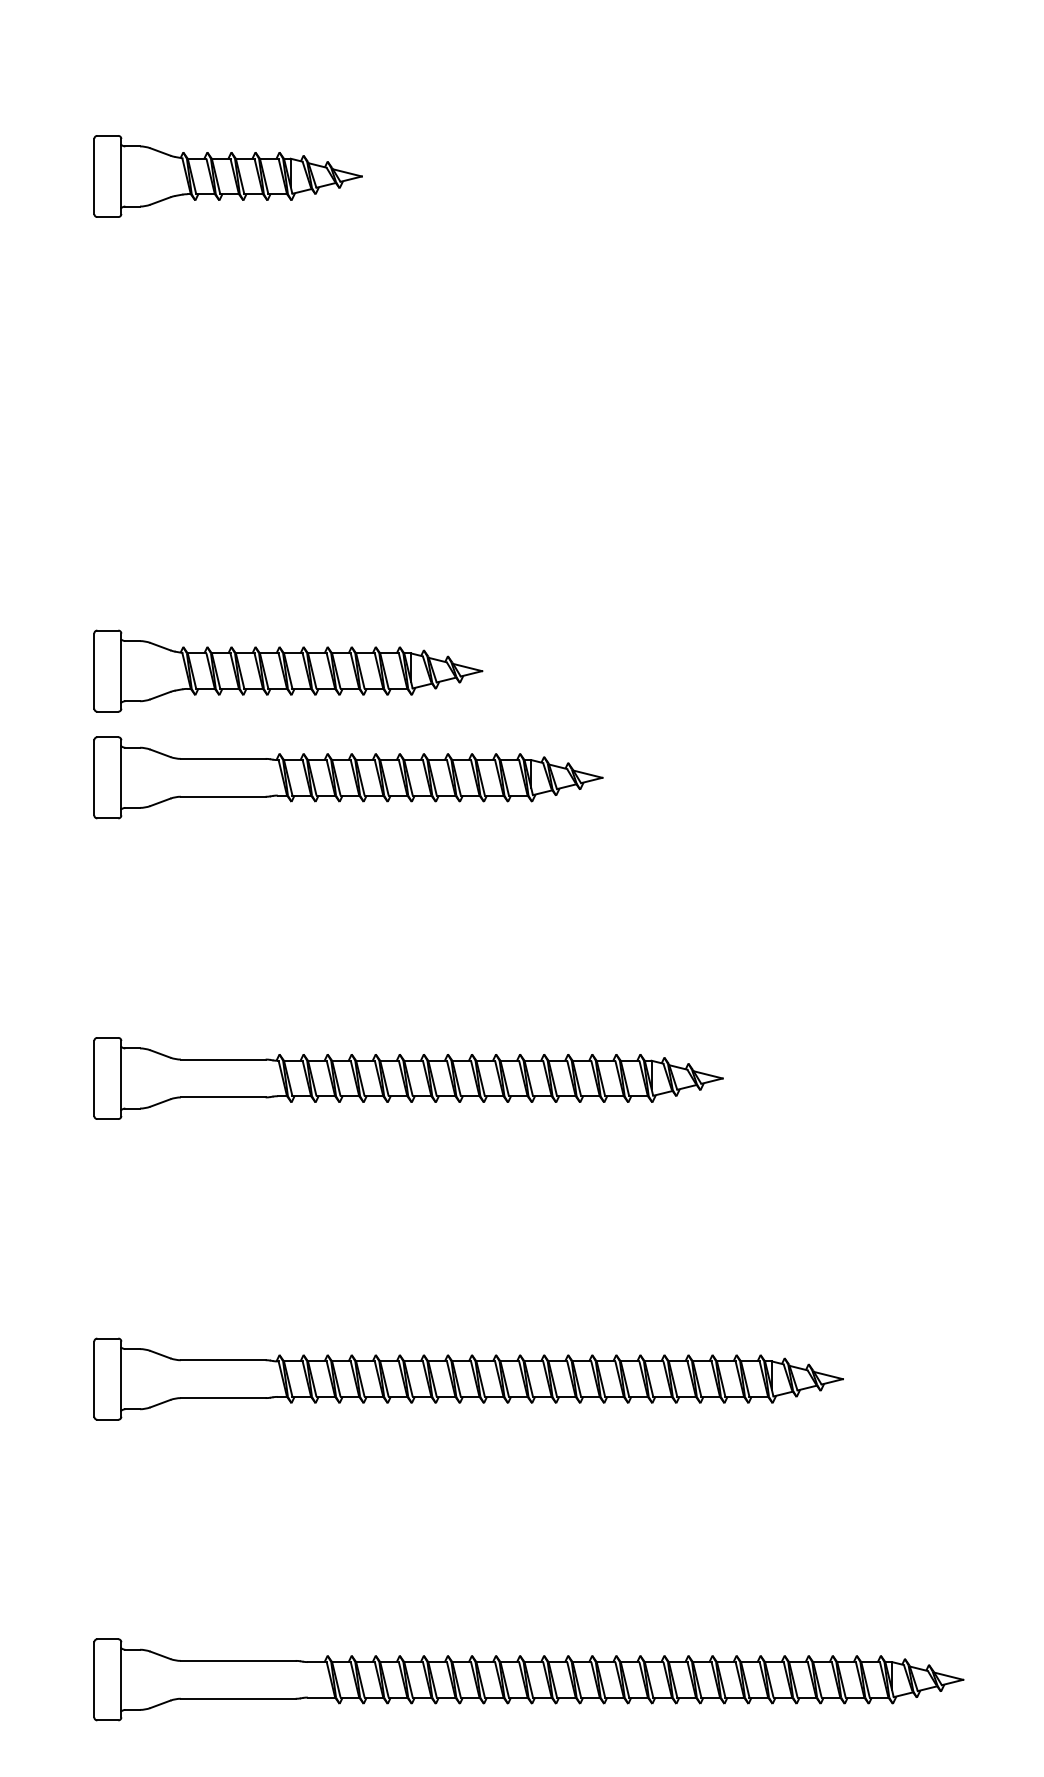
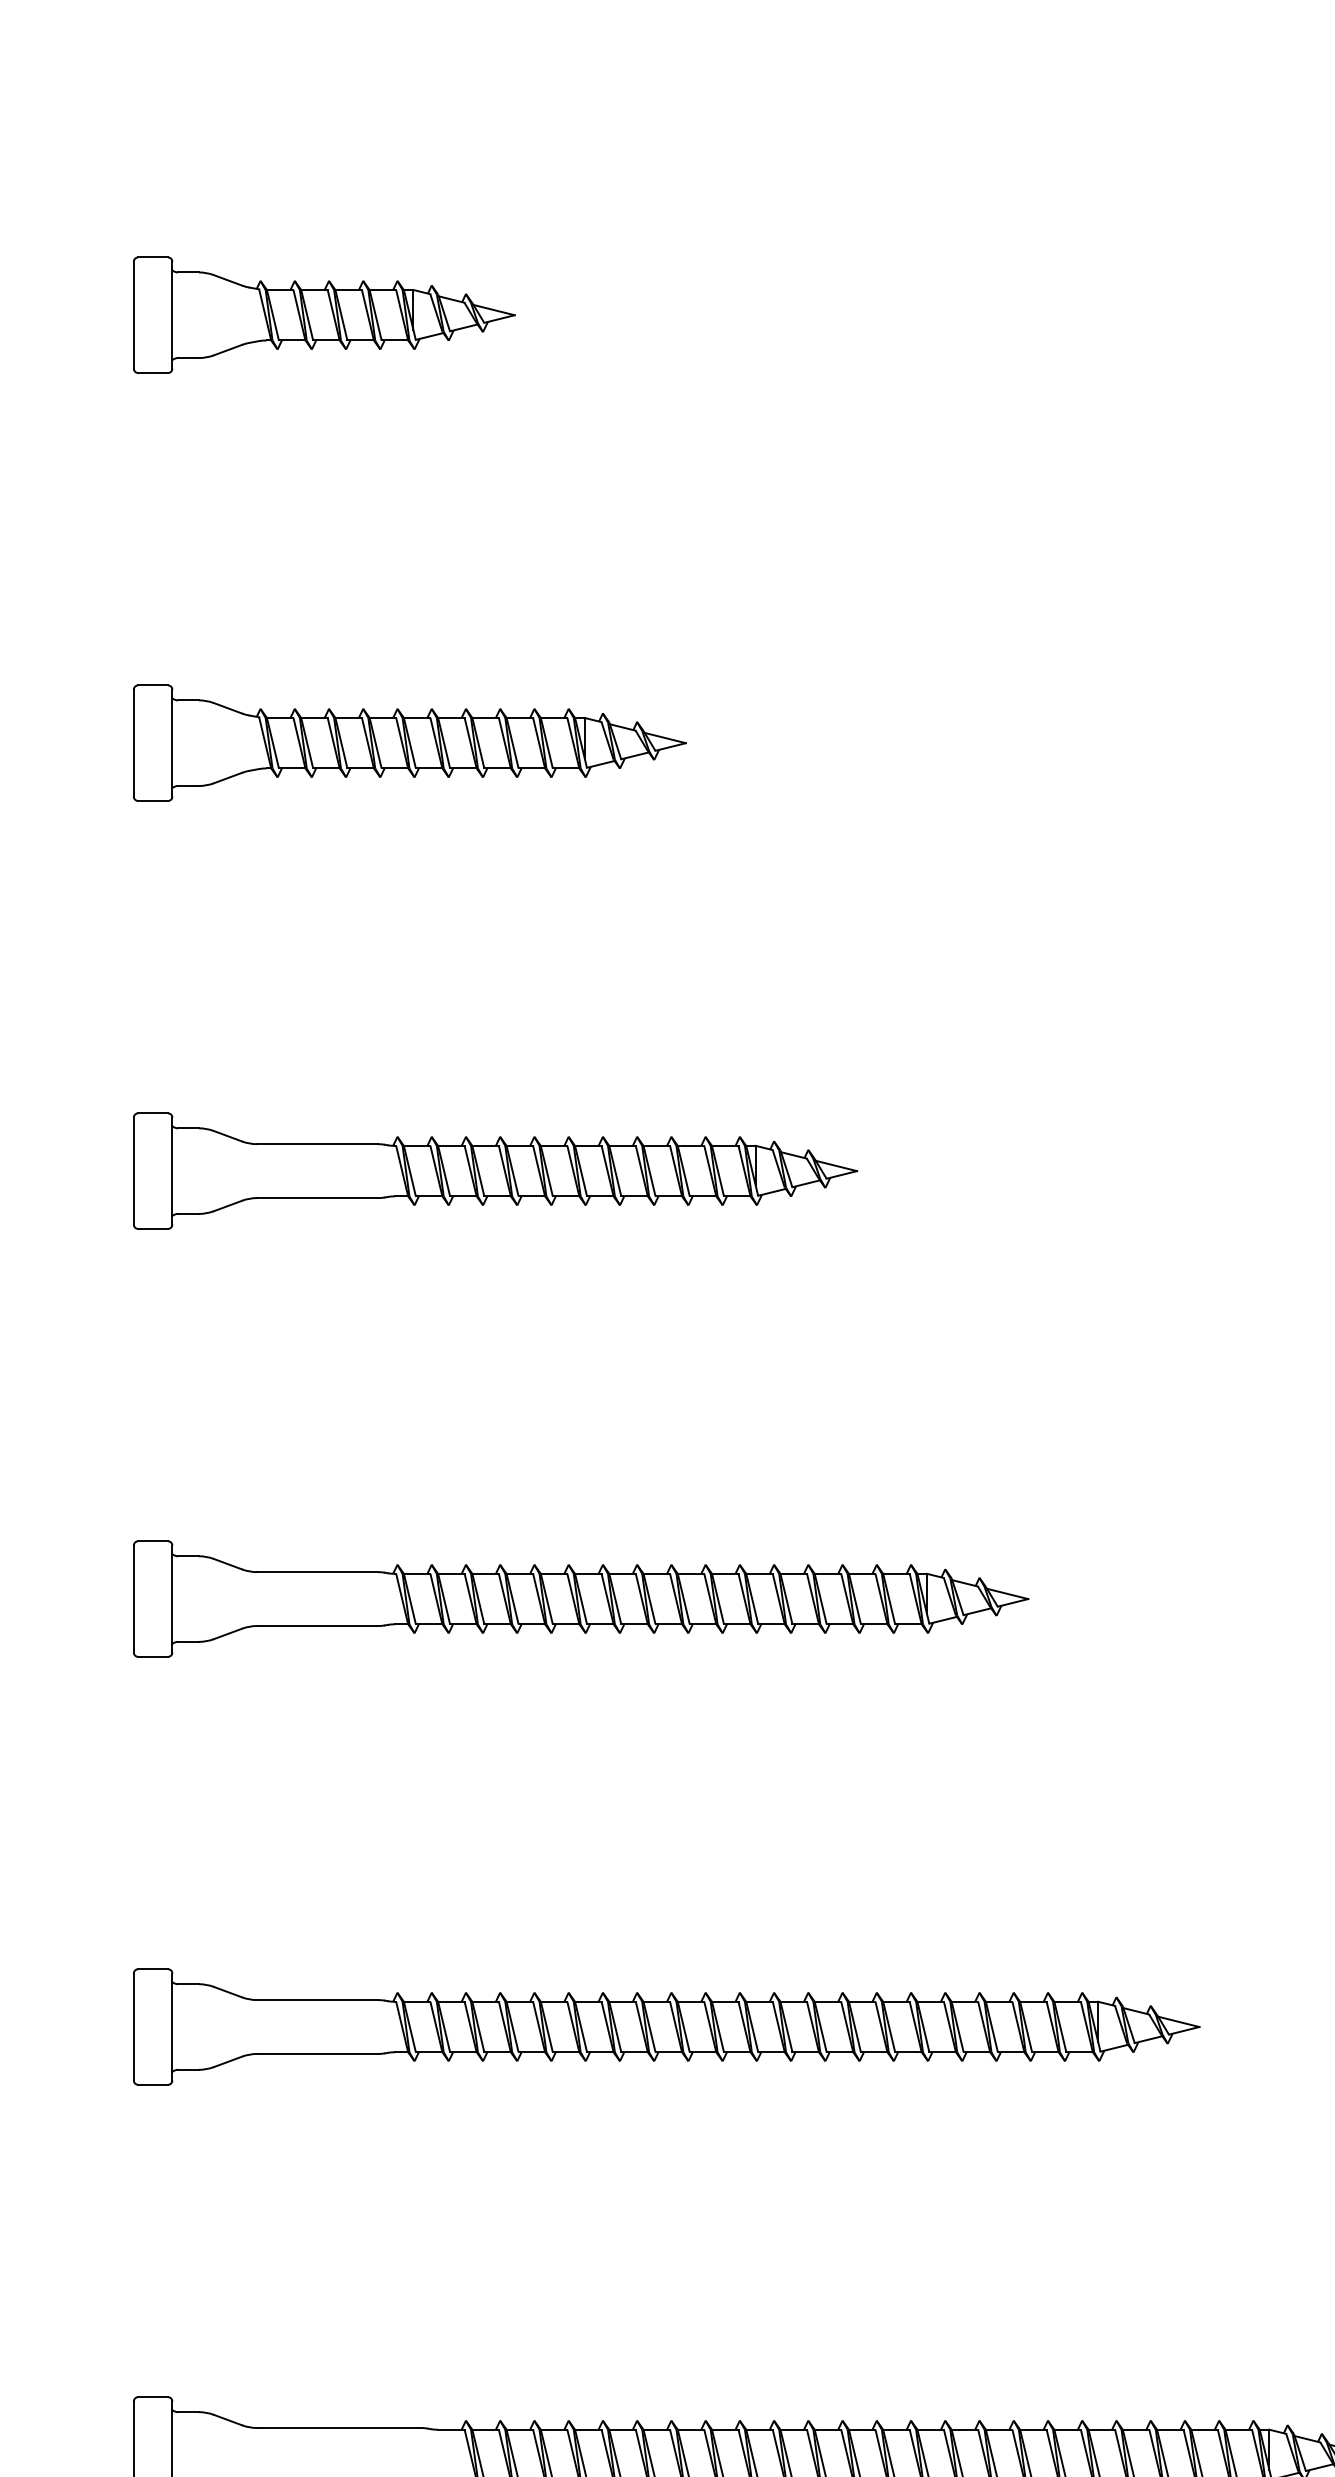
part: (288, 670) -> (410, 742), moved

